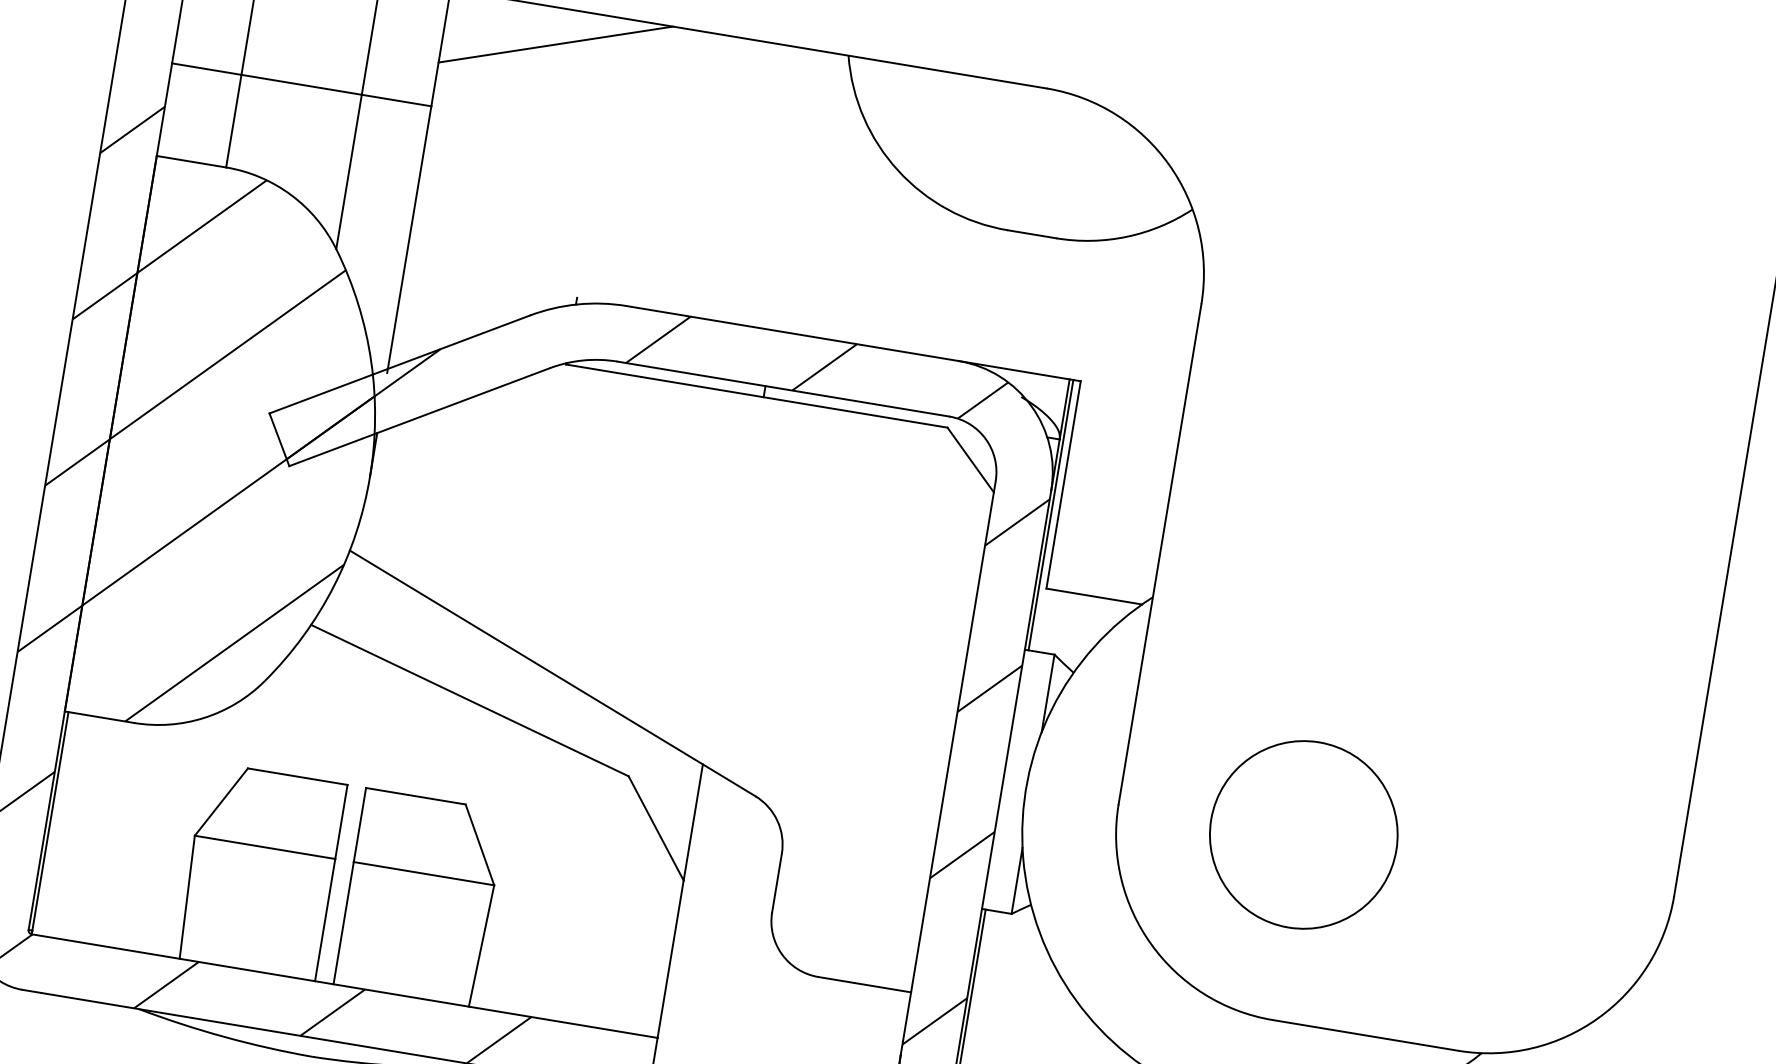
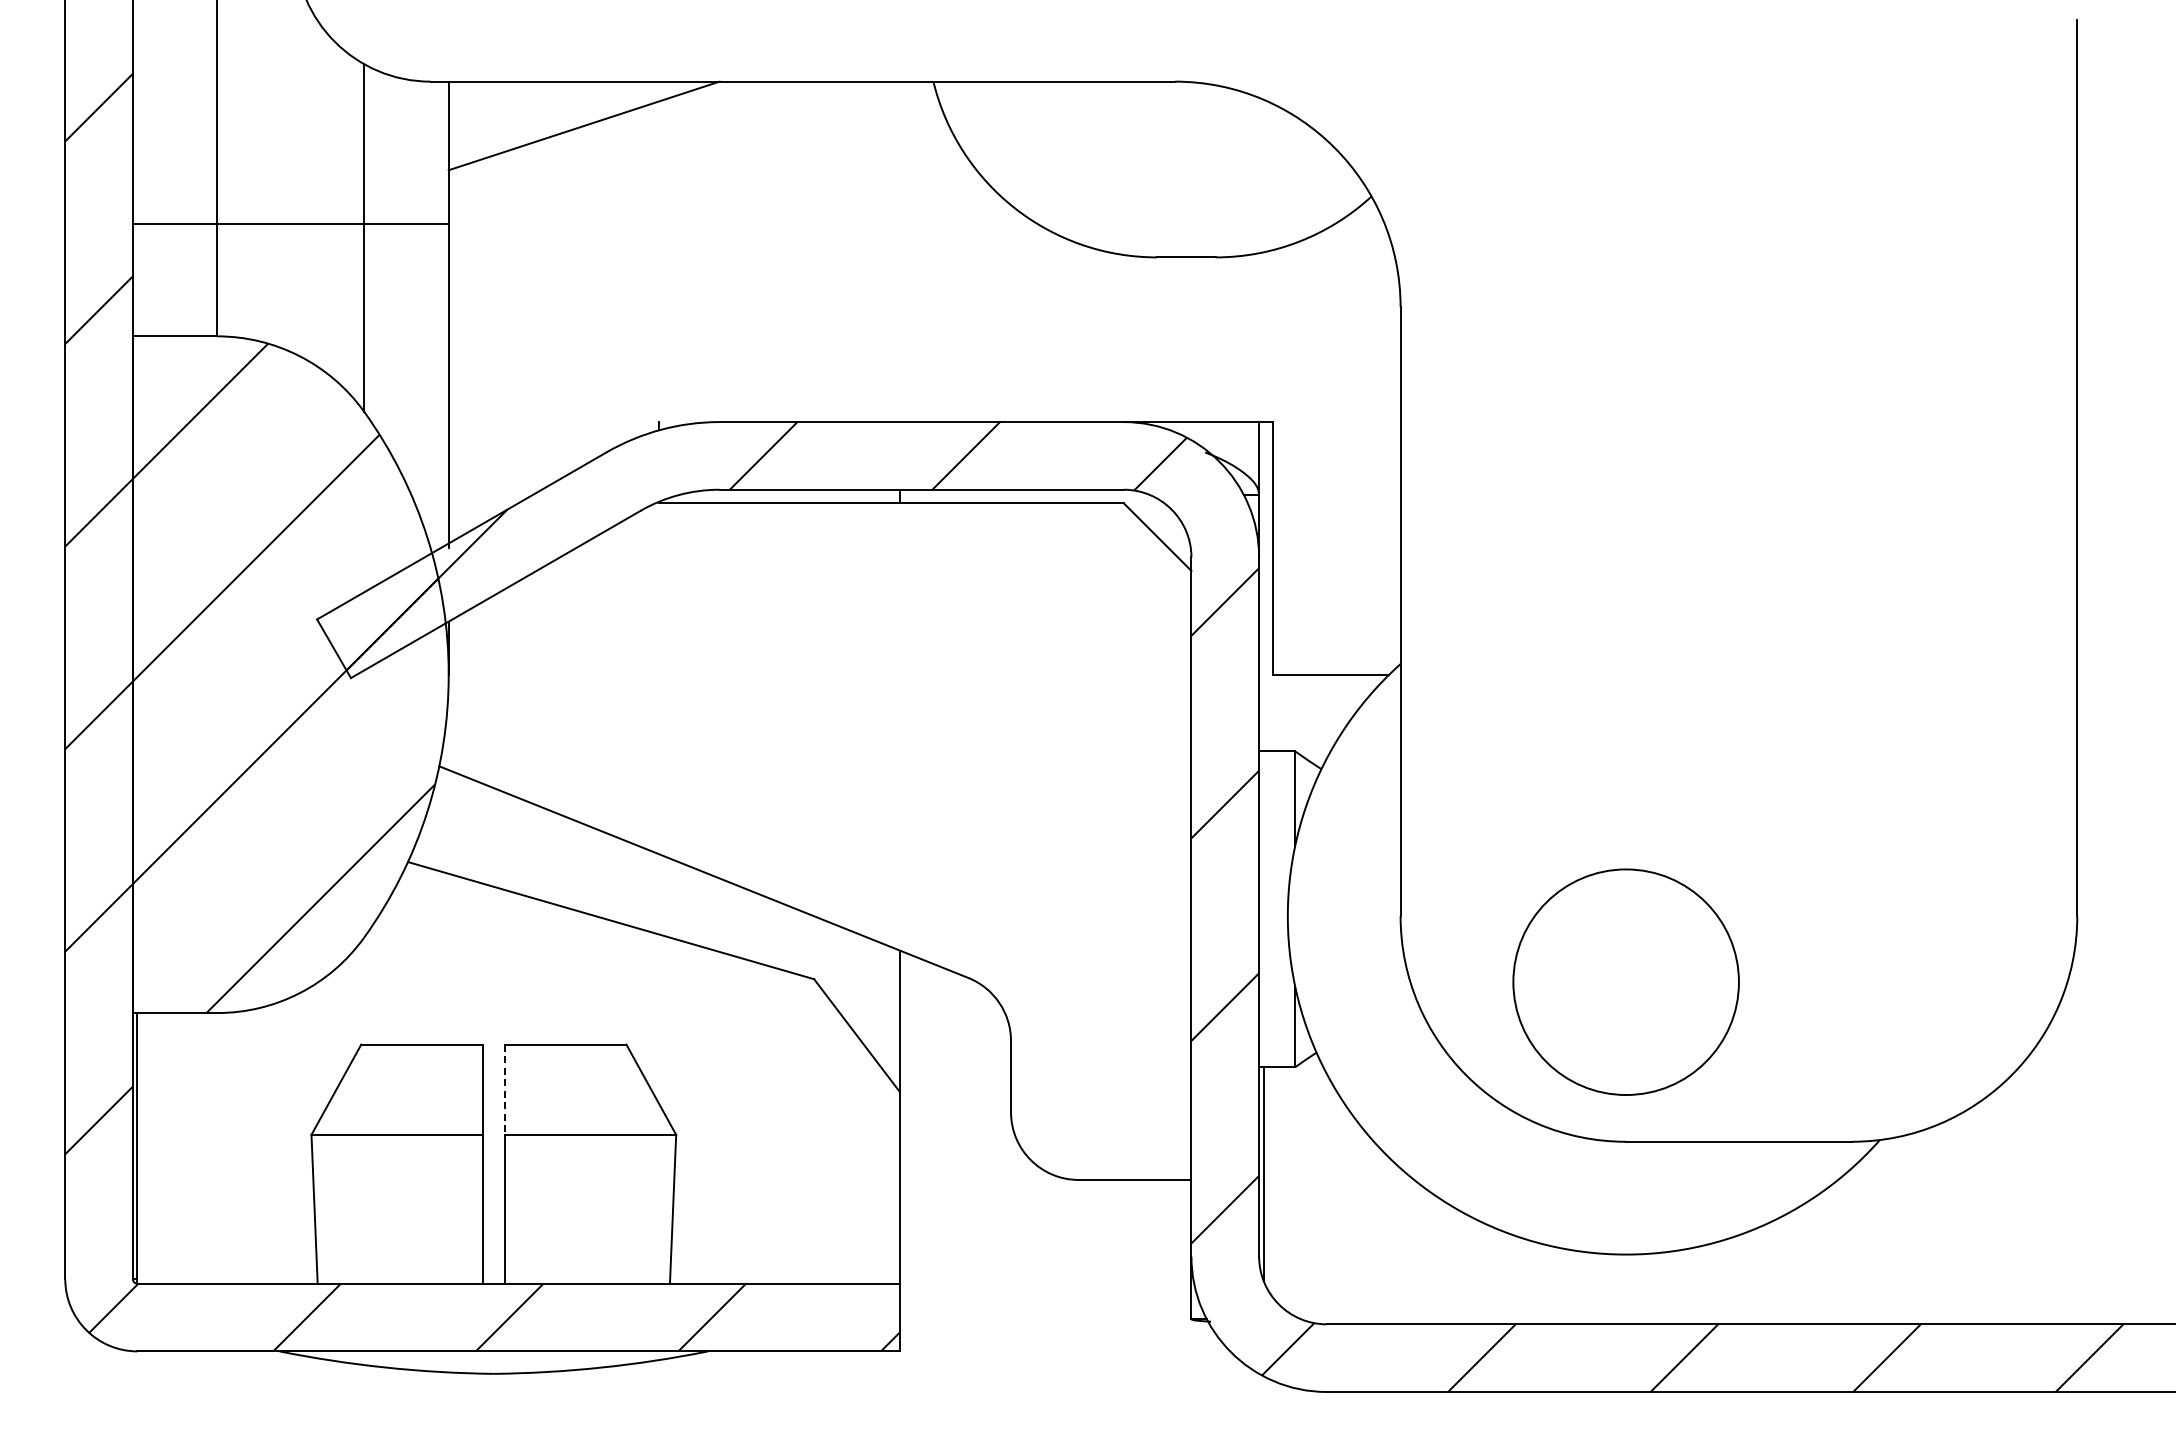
line: (1050, 514) -> (1263, 586), removed
line: (360, 825) -> (505, 1090), solid -> dashed
circle: (1303, 834) -> (1625, 981), moved

